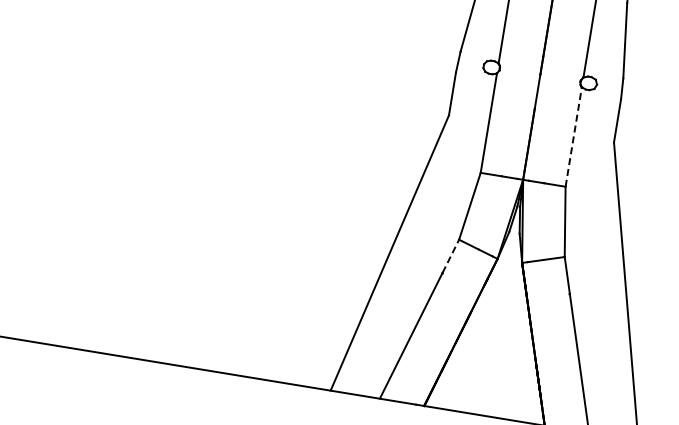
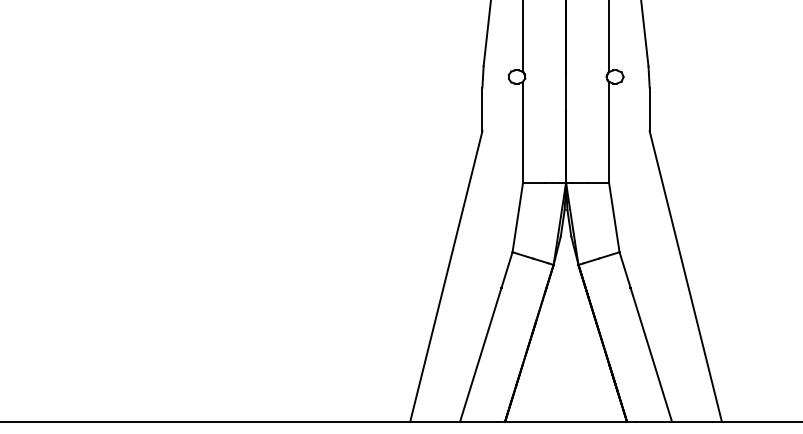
line: (574, 136) -> (609, 131), dashed -> solid
line: (451, 255) -> (507, 269), dashed -> solid

